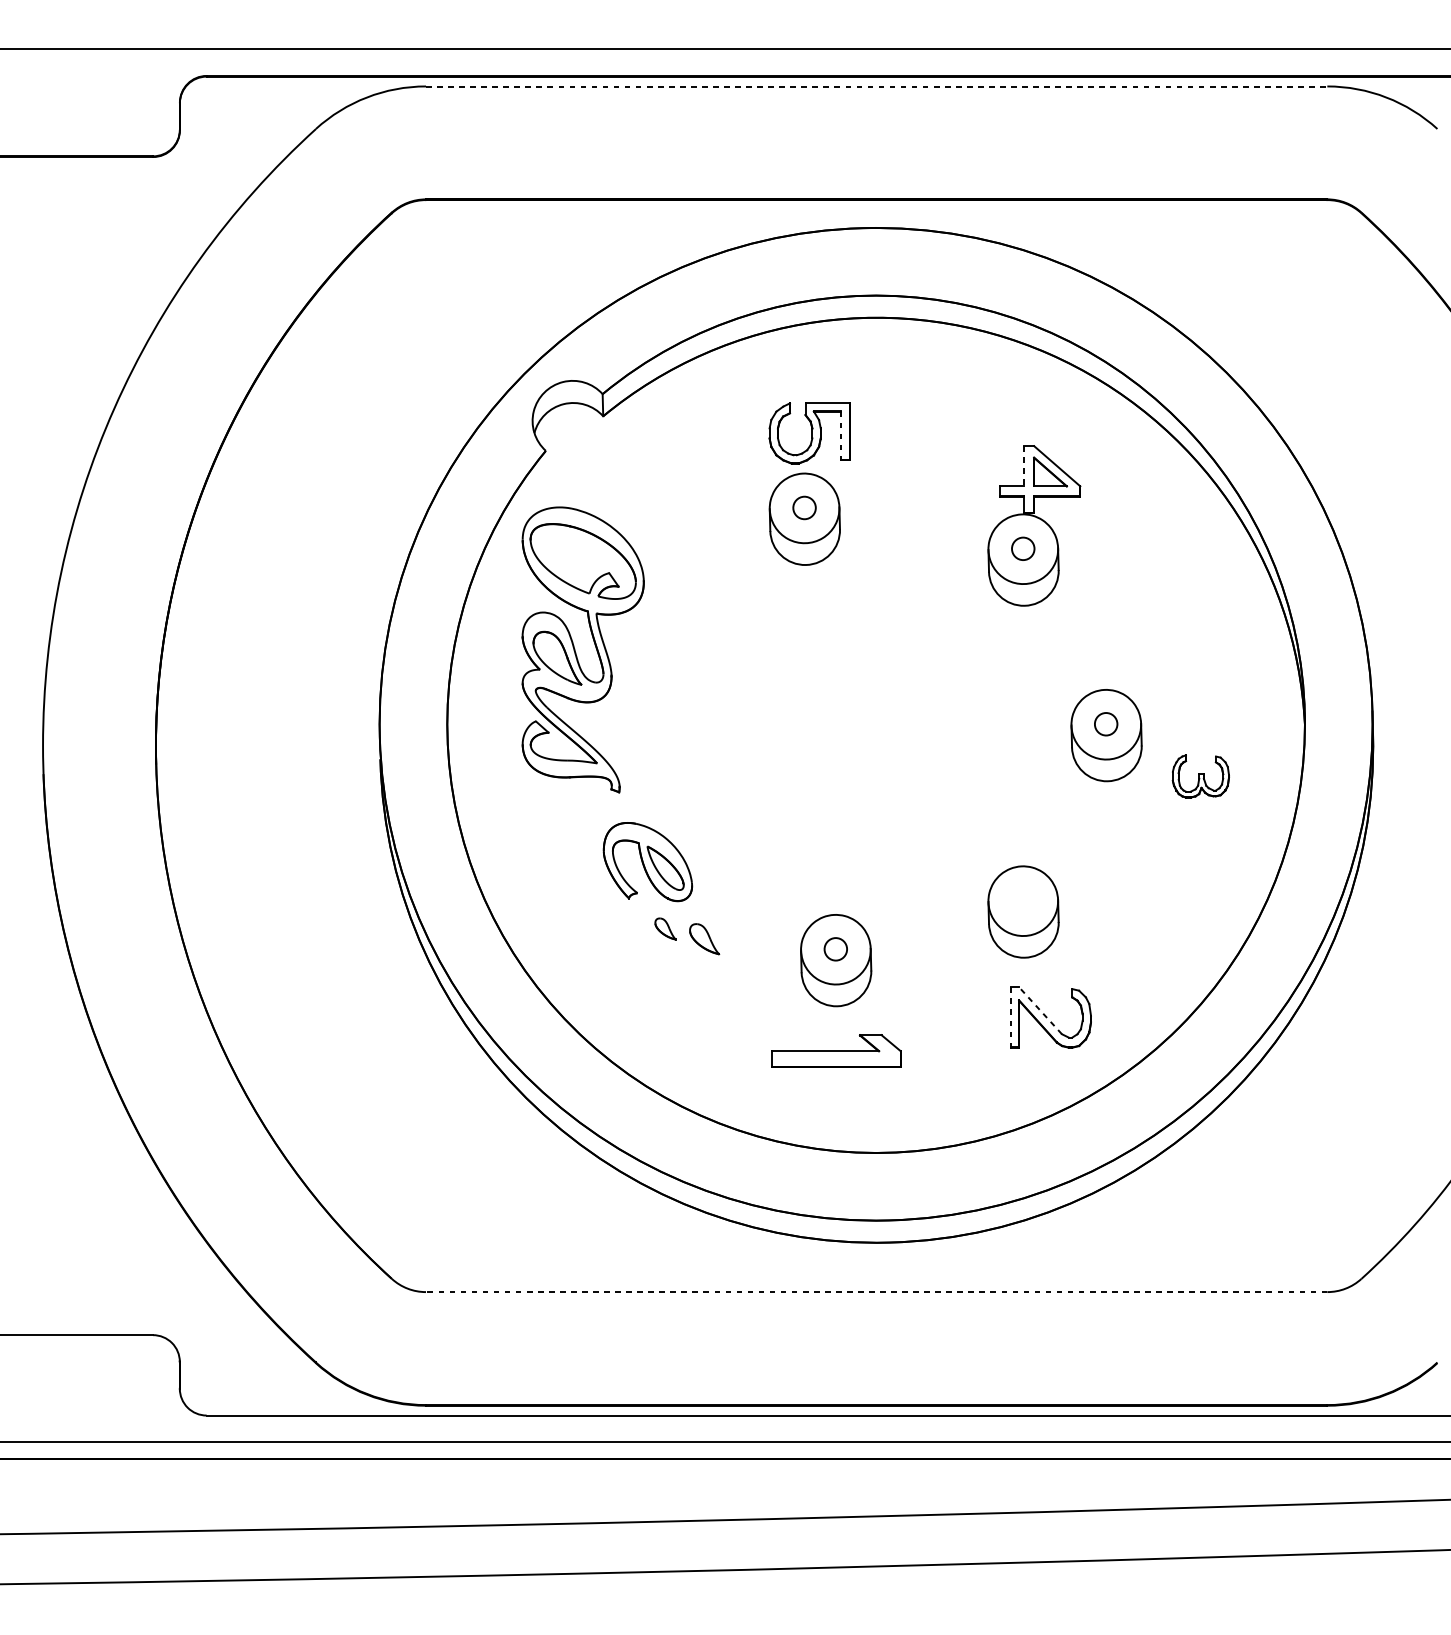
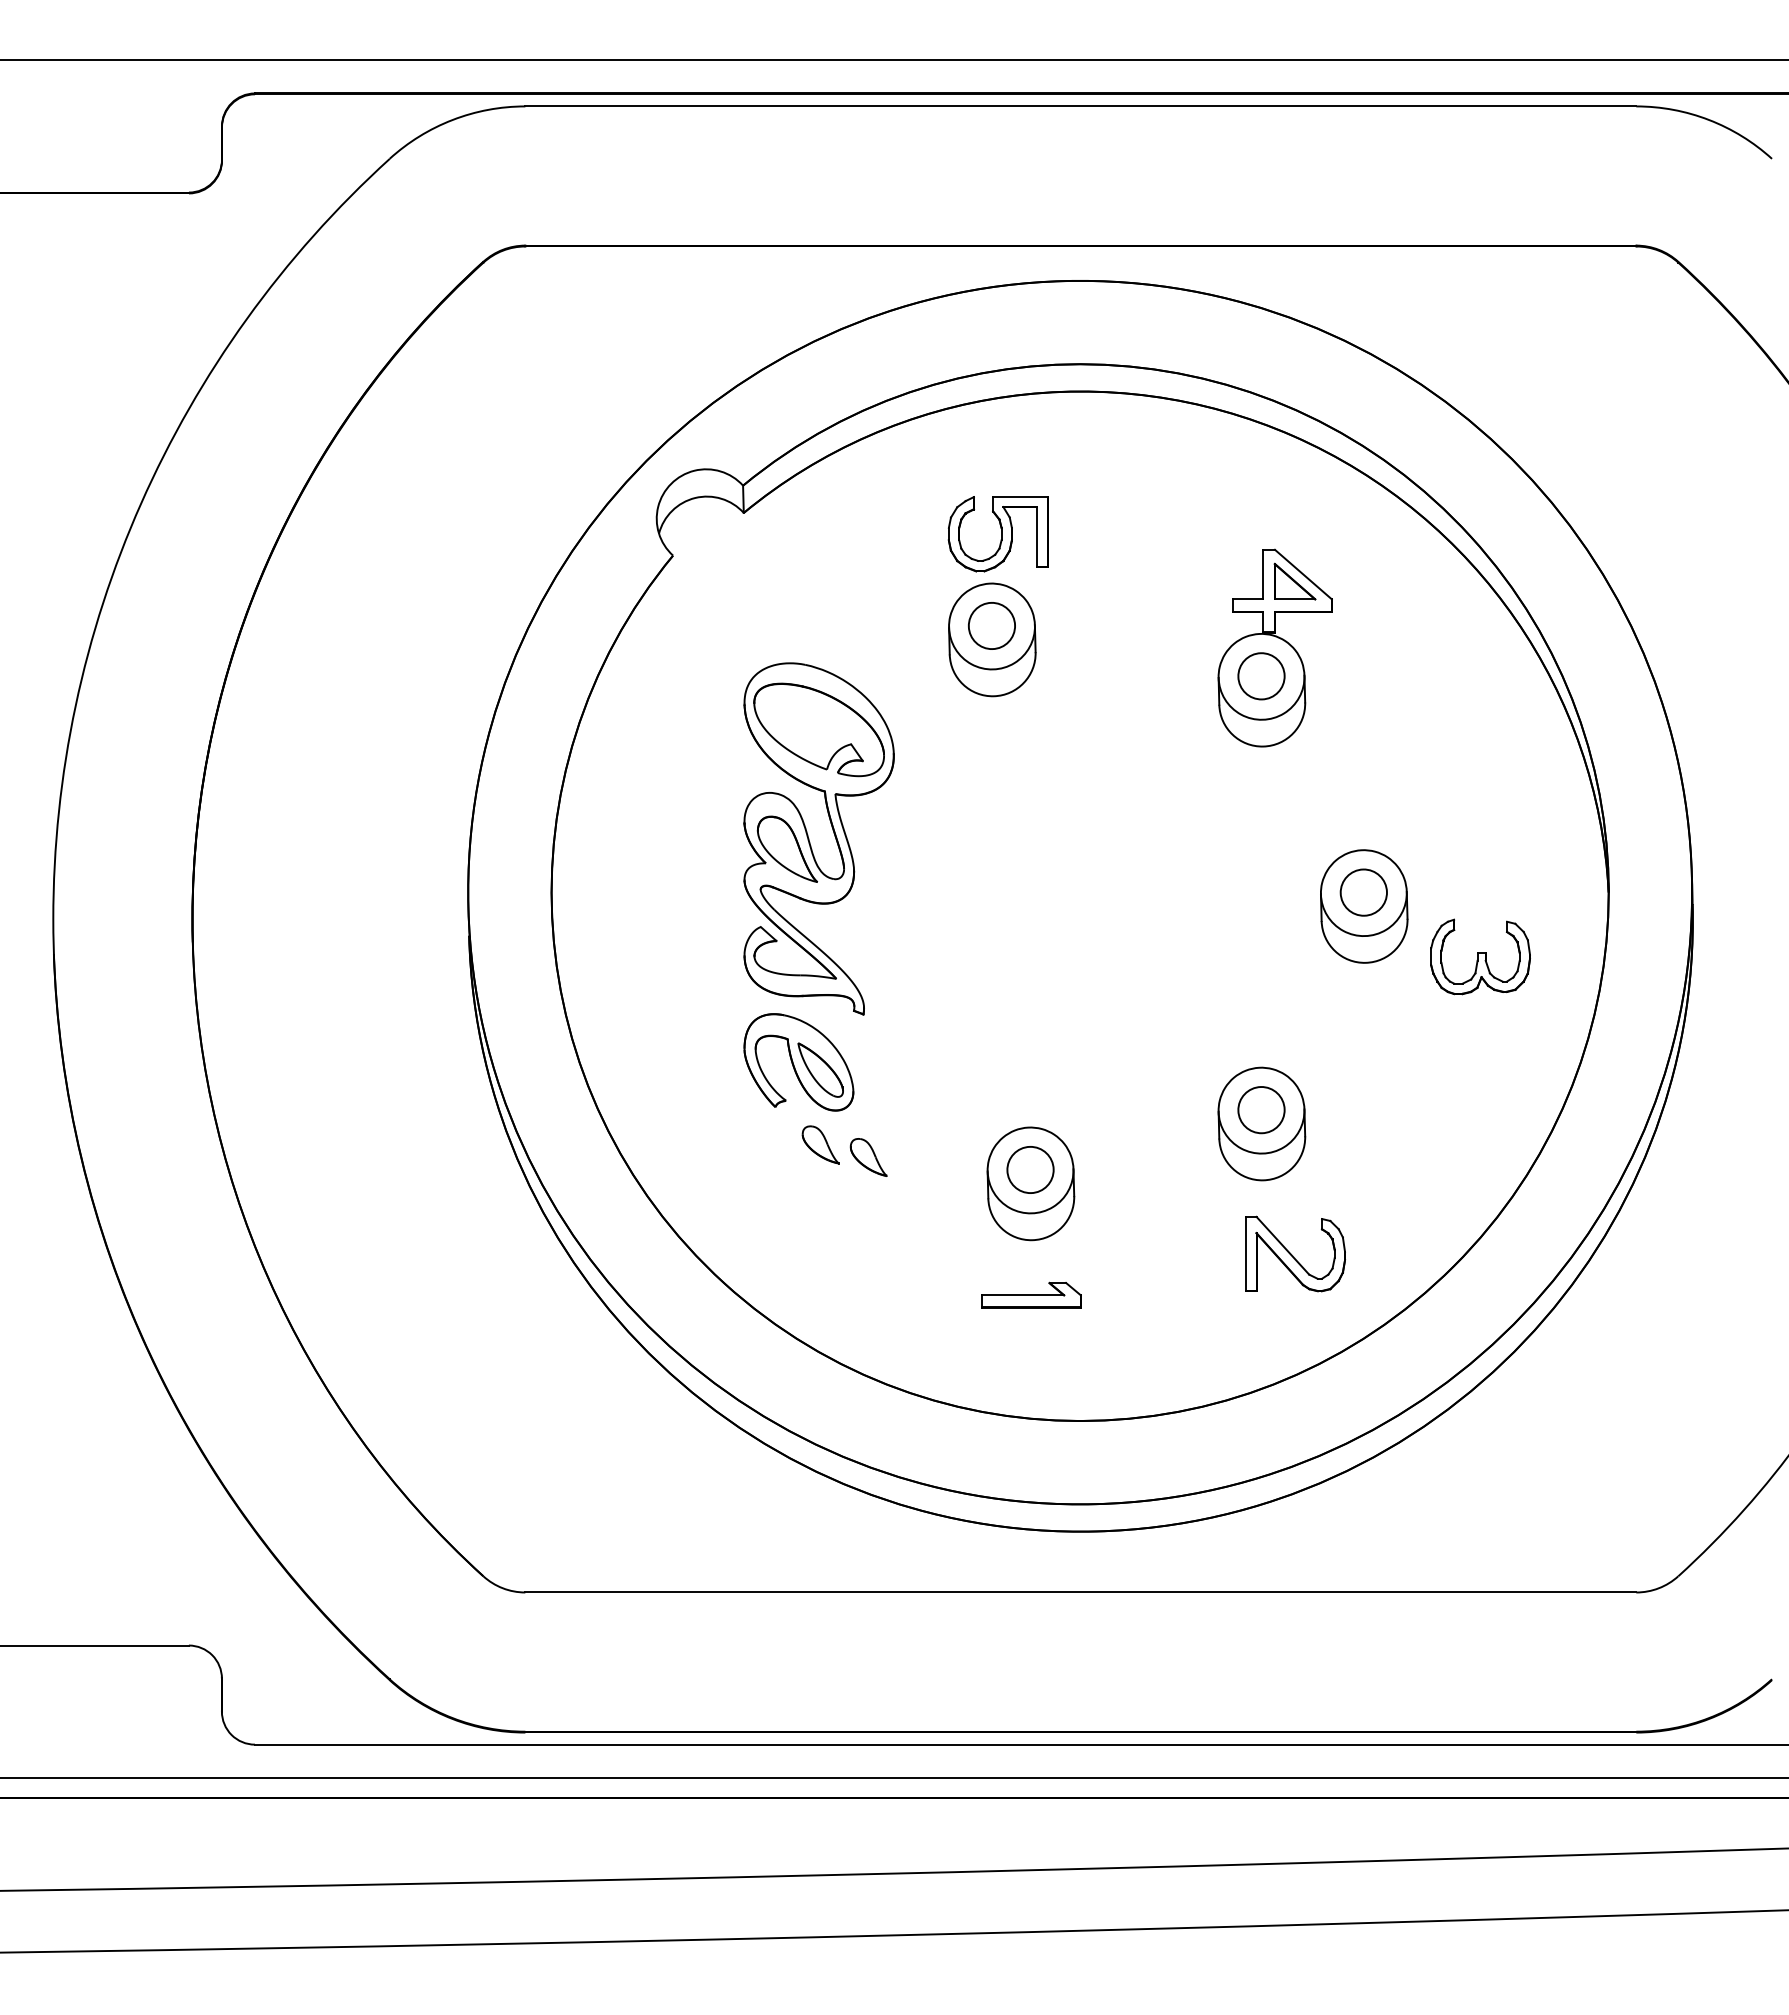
line: (877, 86) -> (1081, 106), dashed -> solid
line: (841, 435) -> (1037, 536), dashed -> solid
line: (1024, 466) -> (1262, 574), dashed -> solid
part: (804, 507) -> (991, 625), size x1.67
part: (1023, 548) -> (1261, 676), size x1.67
part: (576, 652) -> (810, 842), moved
part: (1105, 724) -> (1363, 892), size x1.67
part: (1200, 776) -> (1480, 956), size x1.43
part: (1023, 901) -> (1261, 1110), added
part: (665, 928) -> (820, 1144), size x1.43
part: (835, 948) -> (1030, 1169), size x1.67
line: (1040, 1010) -> (1282, 1245), dashed -> solid
line: (1011, 1017) -> (1246, 1254), dashed -> solid
part: (836, 1050) -> (1031, 1294), size x0.62
line: (876, 1292) -> (1080, 1592), dashed -> solid

